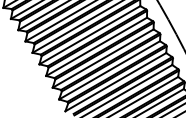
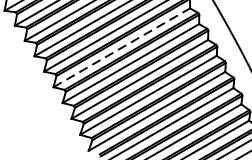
line: (90, 34) -> (122, 46), solid -> dashed

